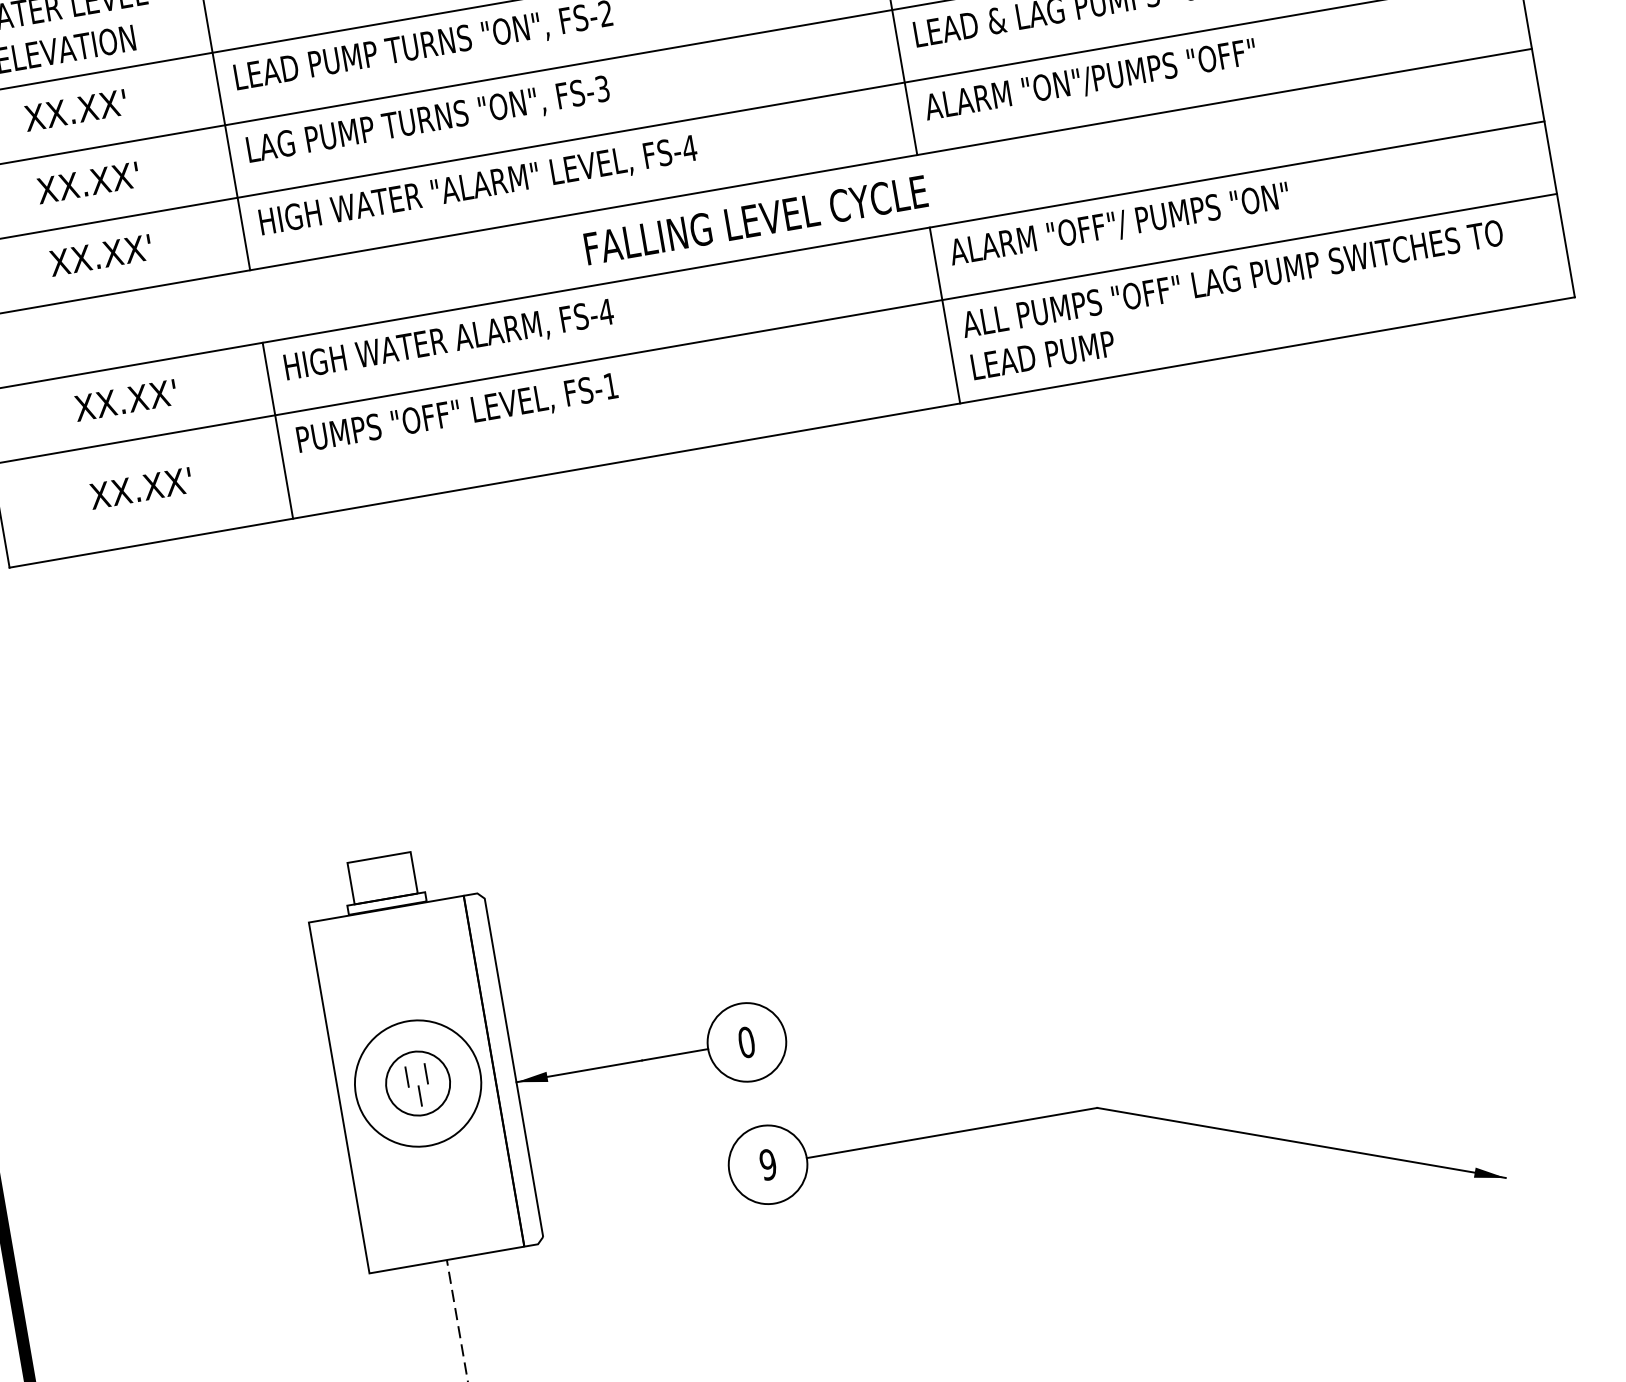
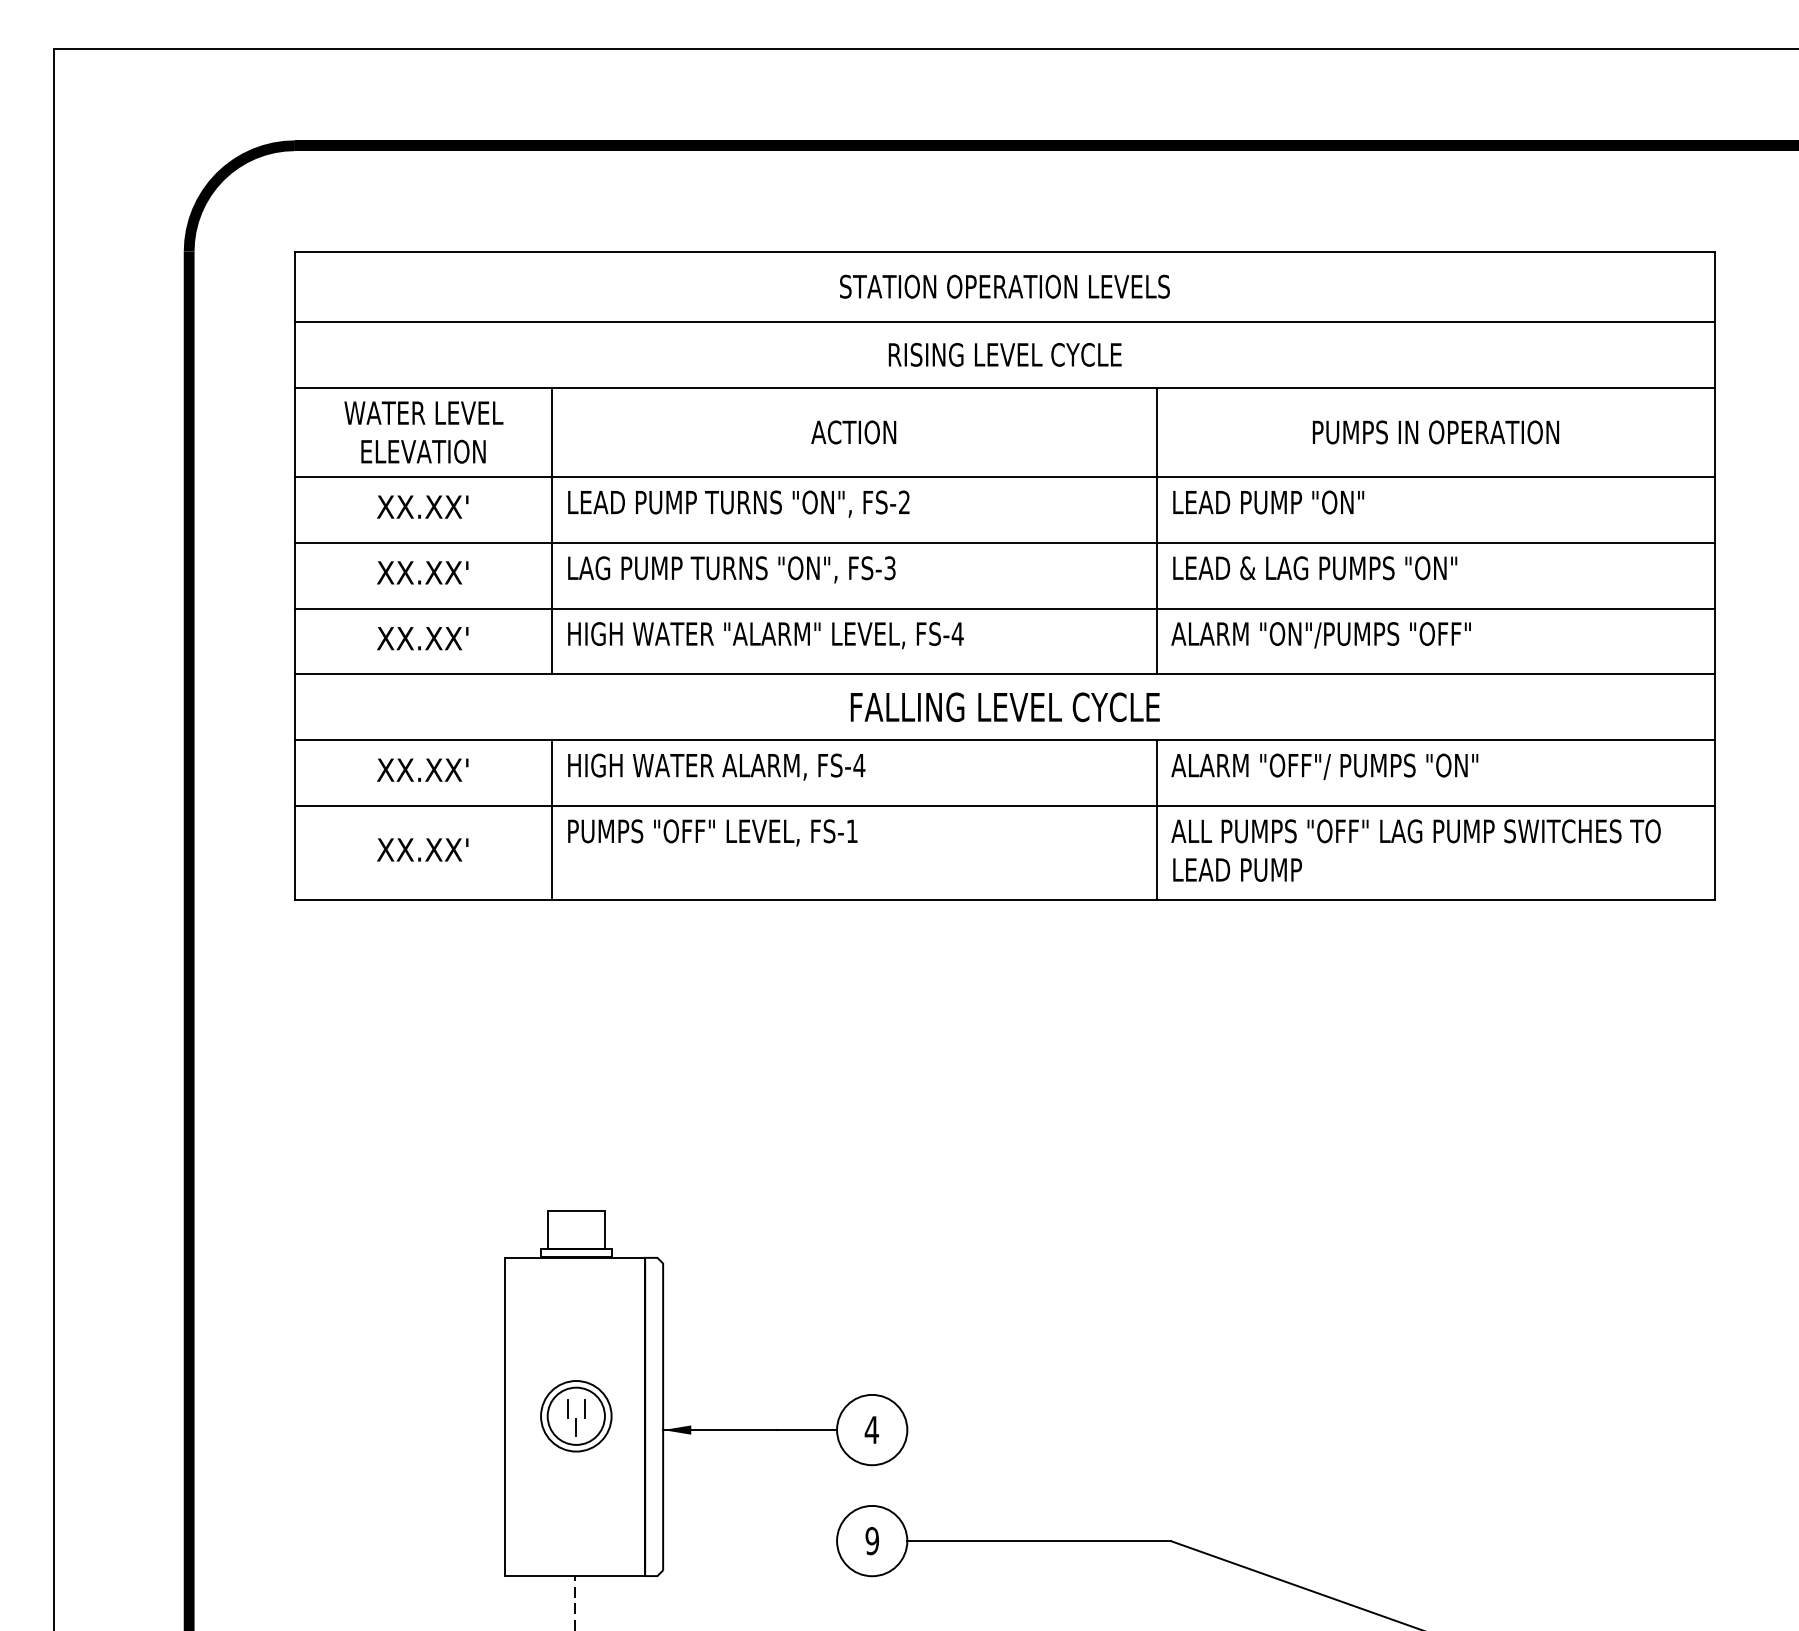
text: (746, 1043) -> (871, 1430), 0 -> 4
circle: (418, 1083) -> (576, 1416), size x0.62

